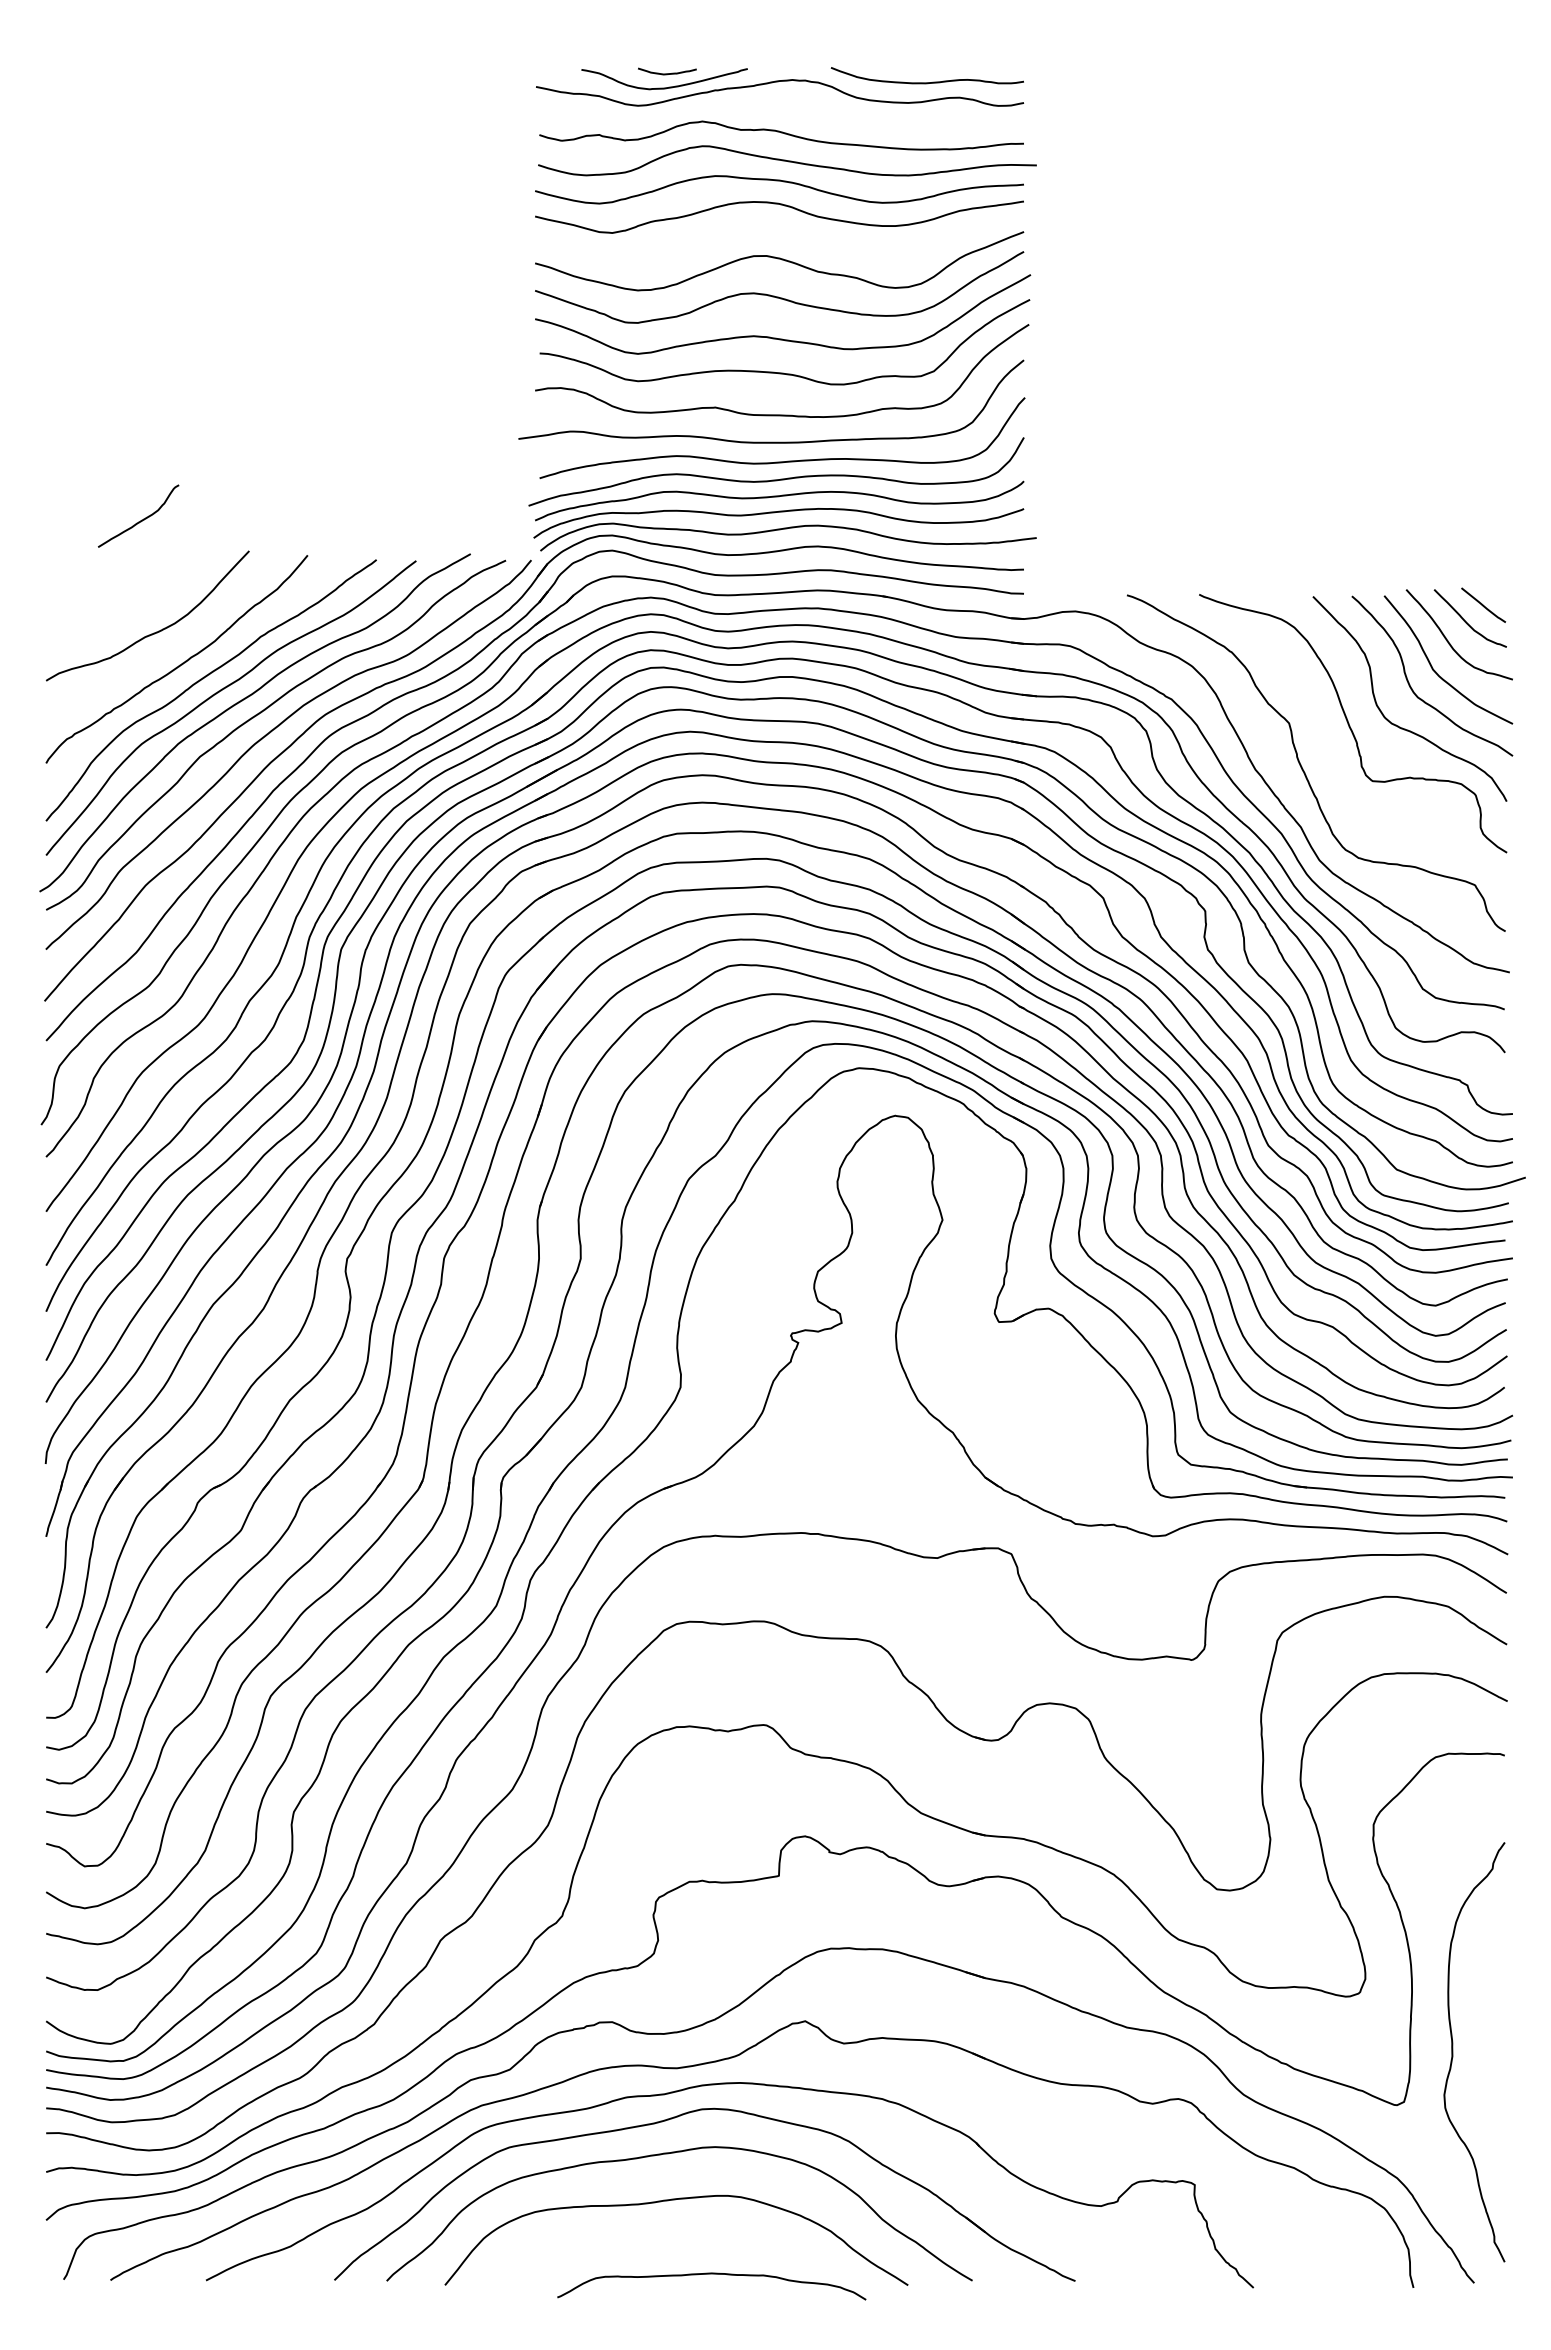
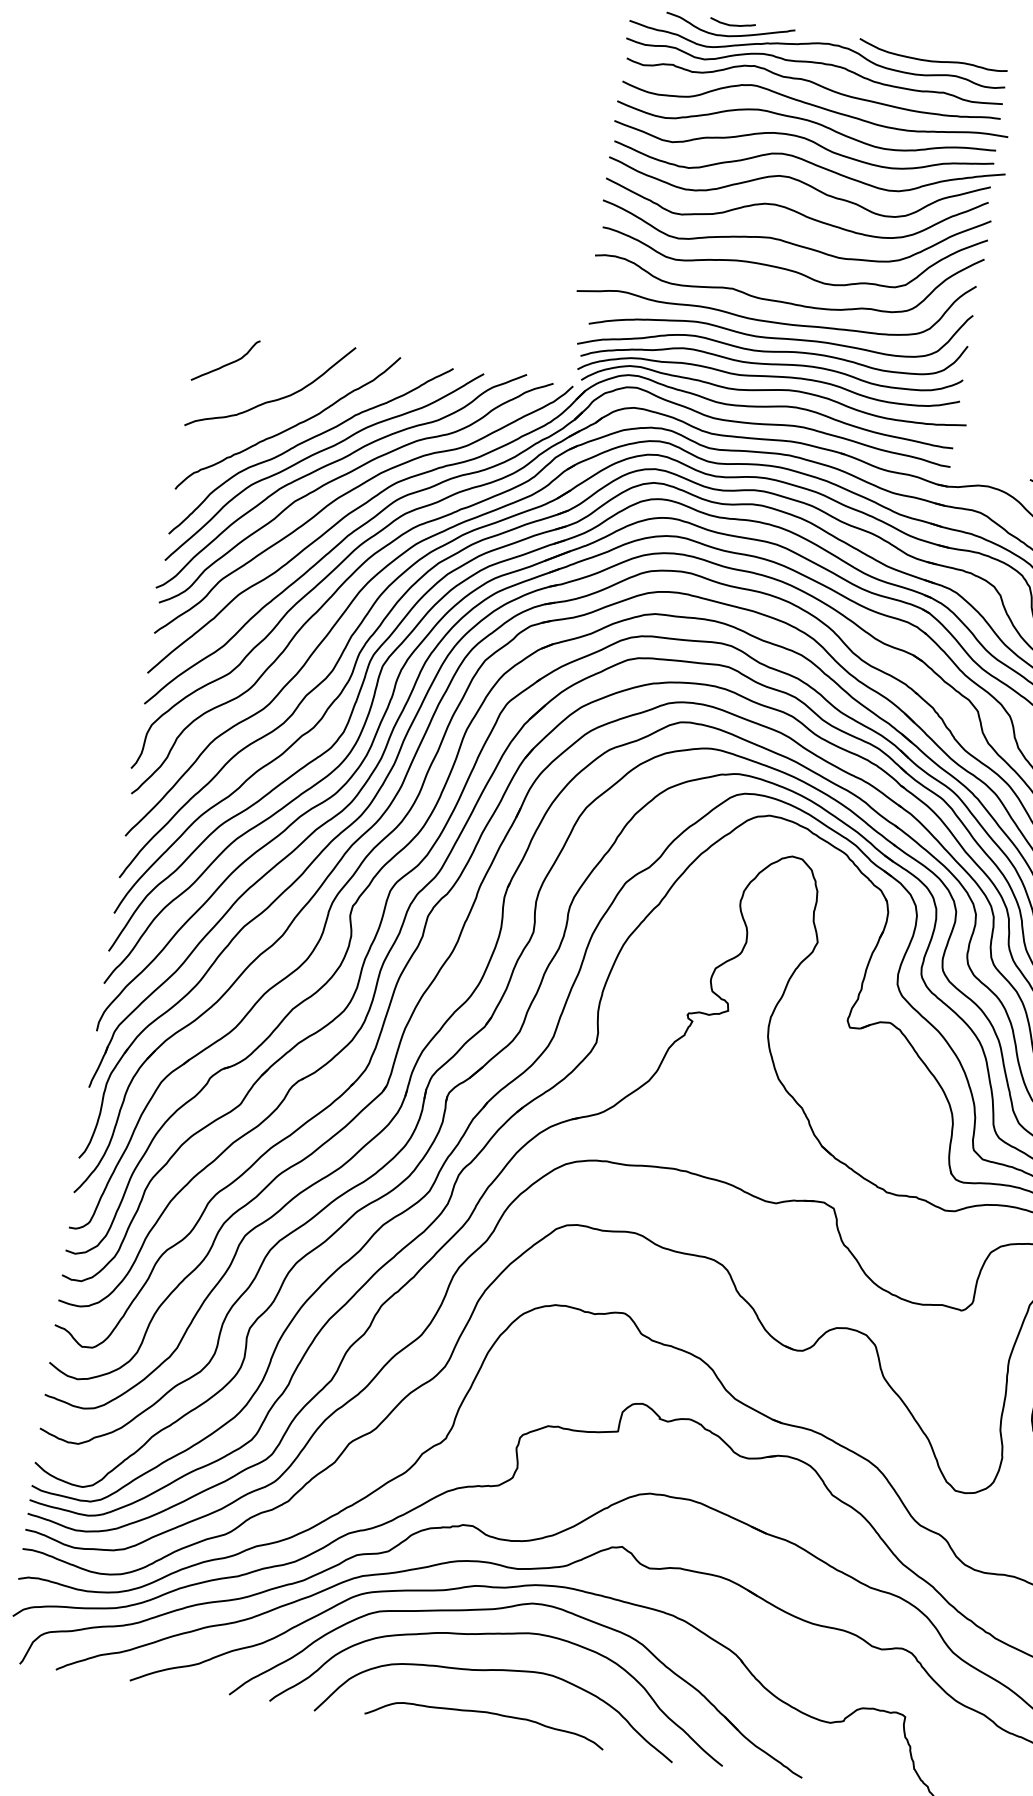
curve: (778, 107) -> (814, 63), added
curve: (789, 234) -> (809, 163), added
curve: (141, 519) -> (227, 363), moved
curve: (711, 2274) -> (486, 1713), moved

